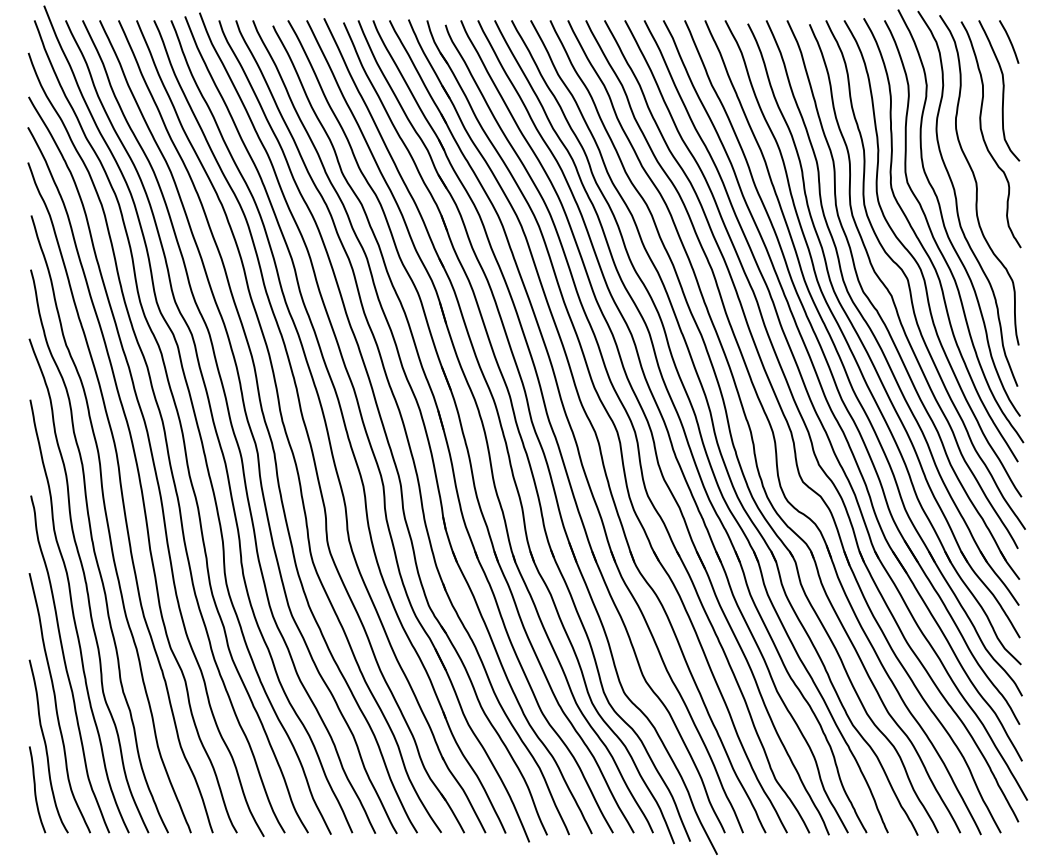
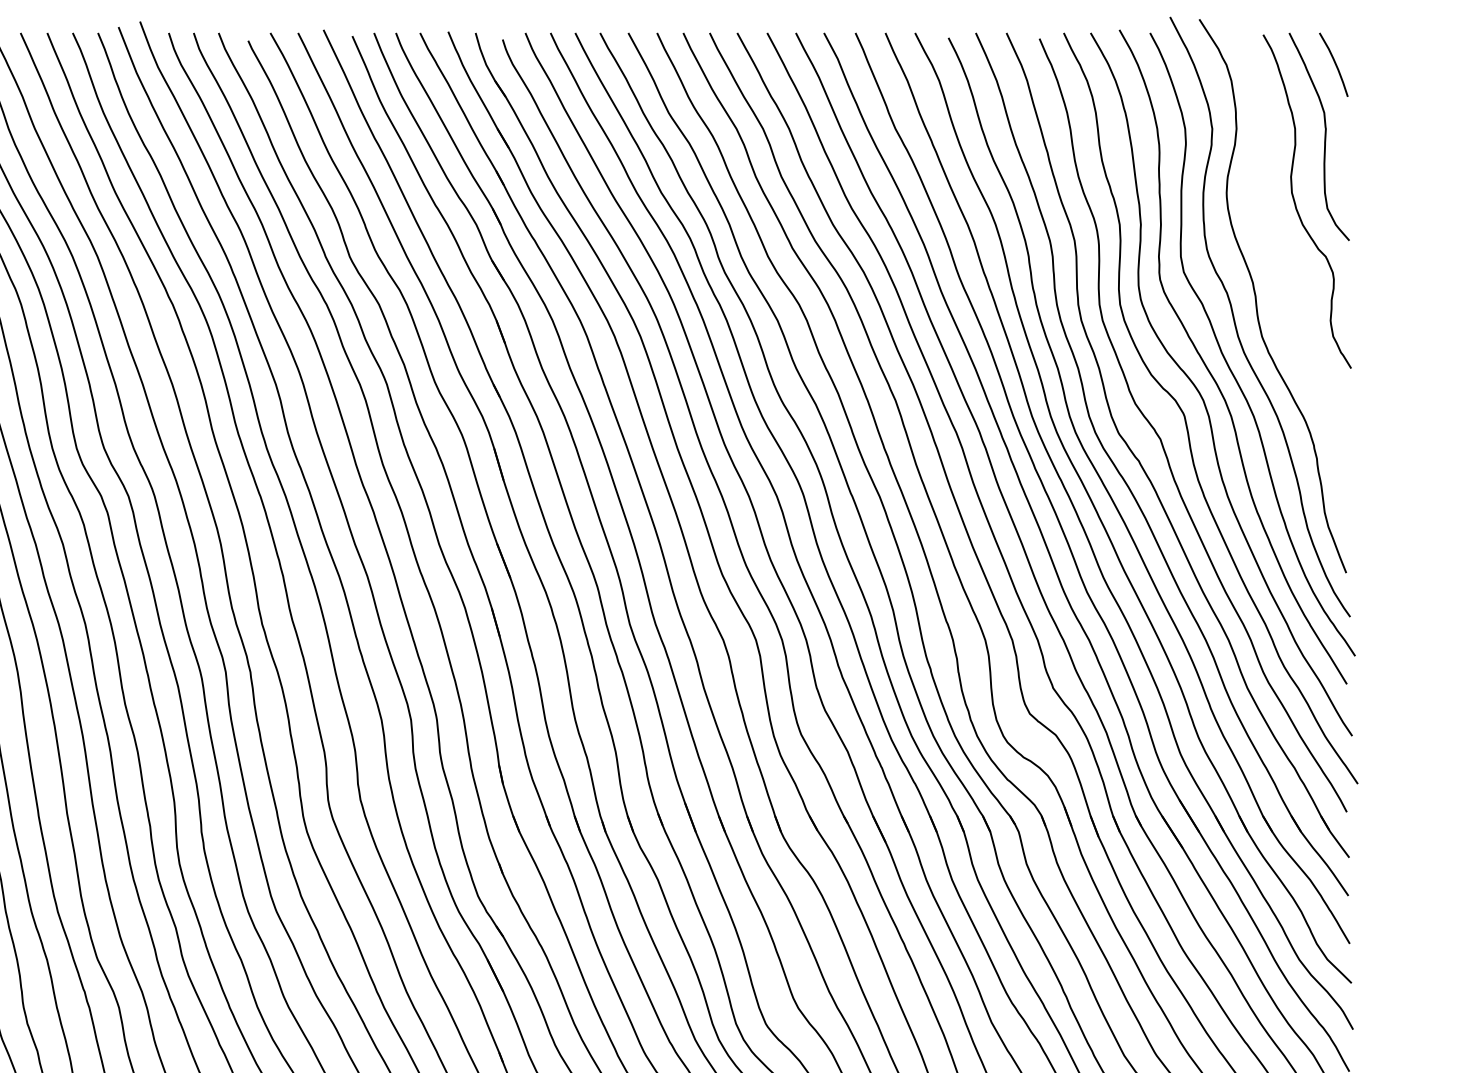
curve: (977, 182) -> (1287, 271), removed

